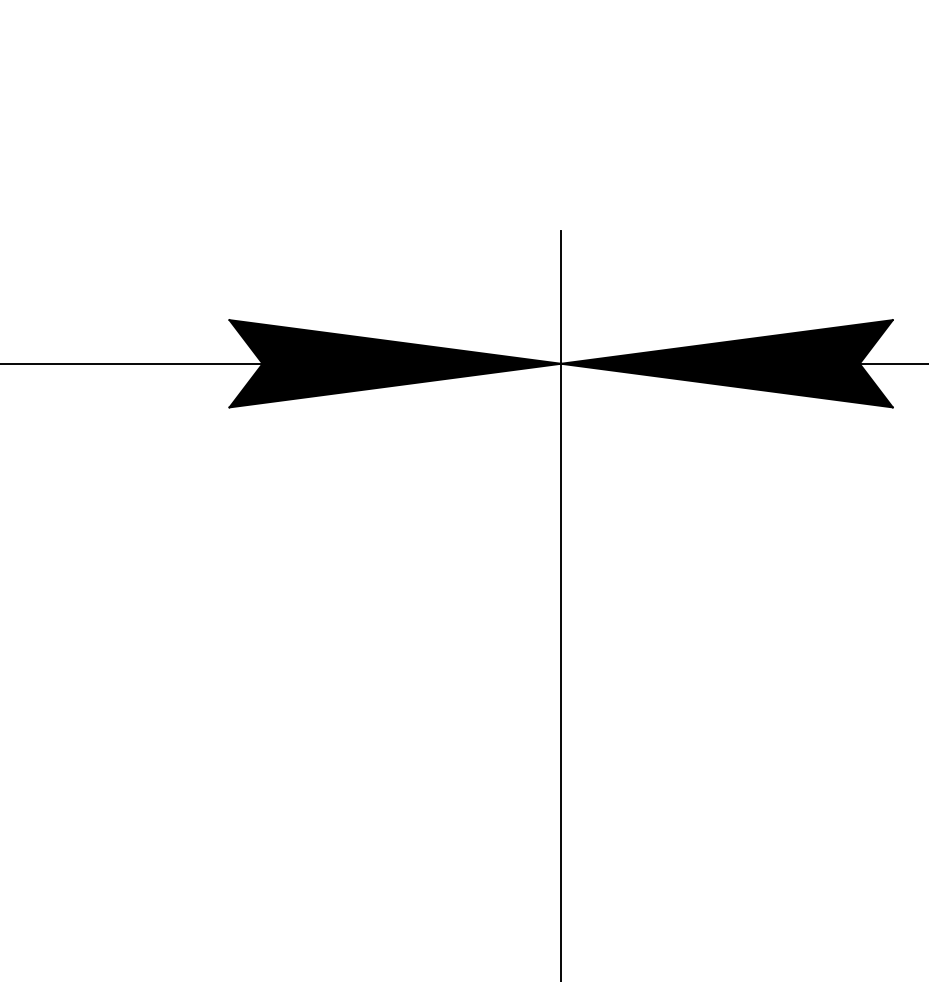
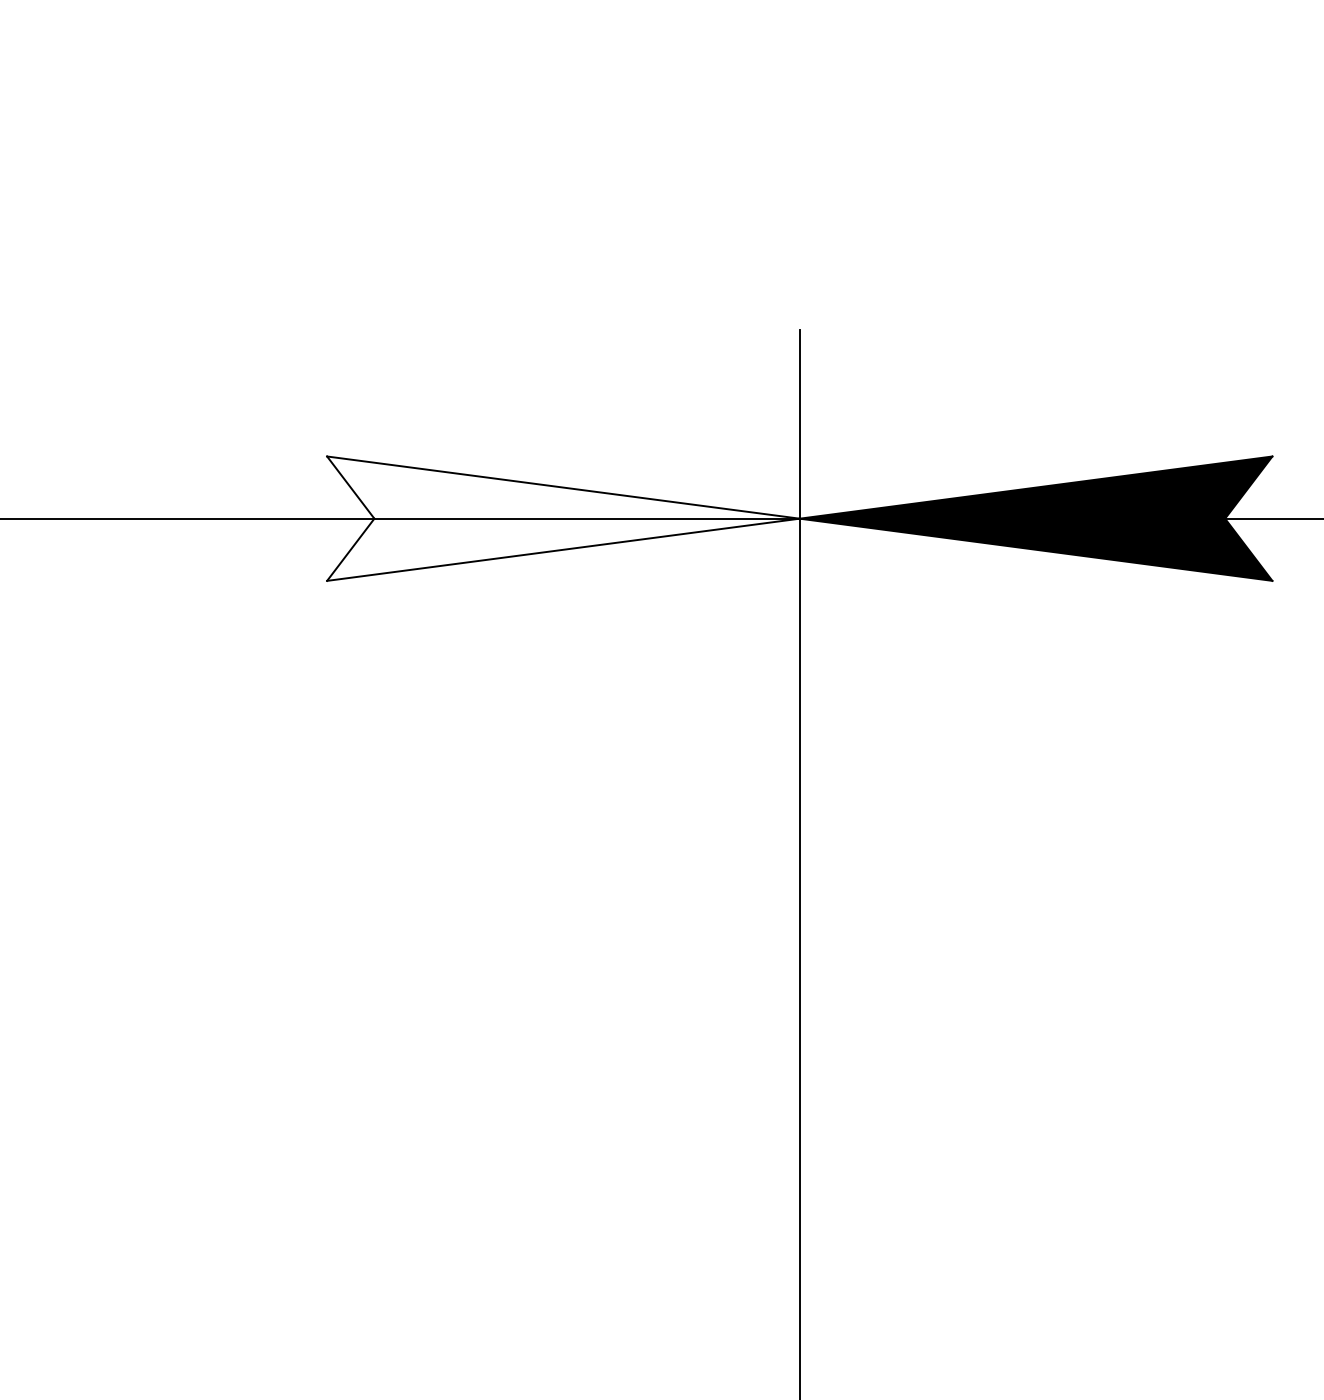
fill: (395, 363) -> (563, 518), removed

